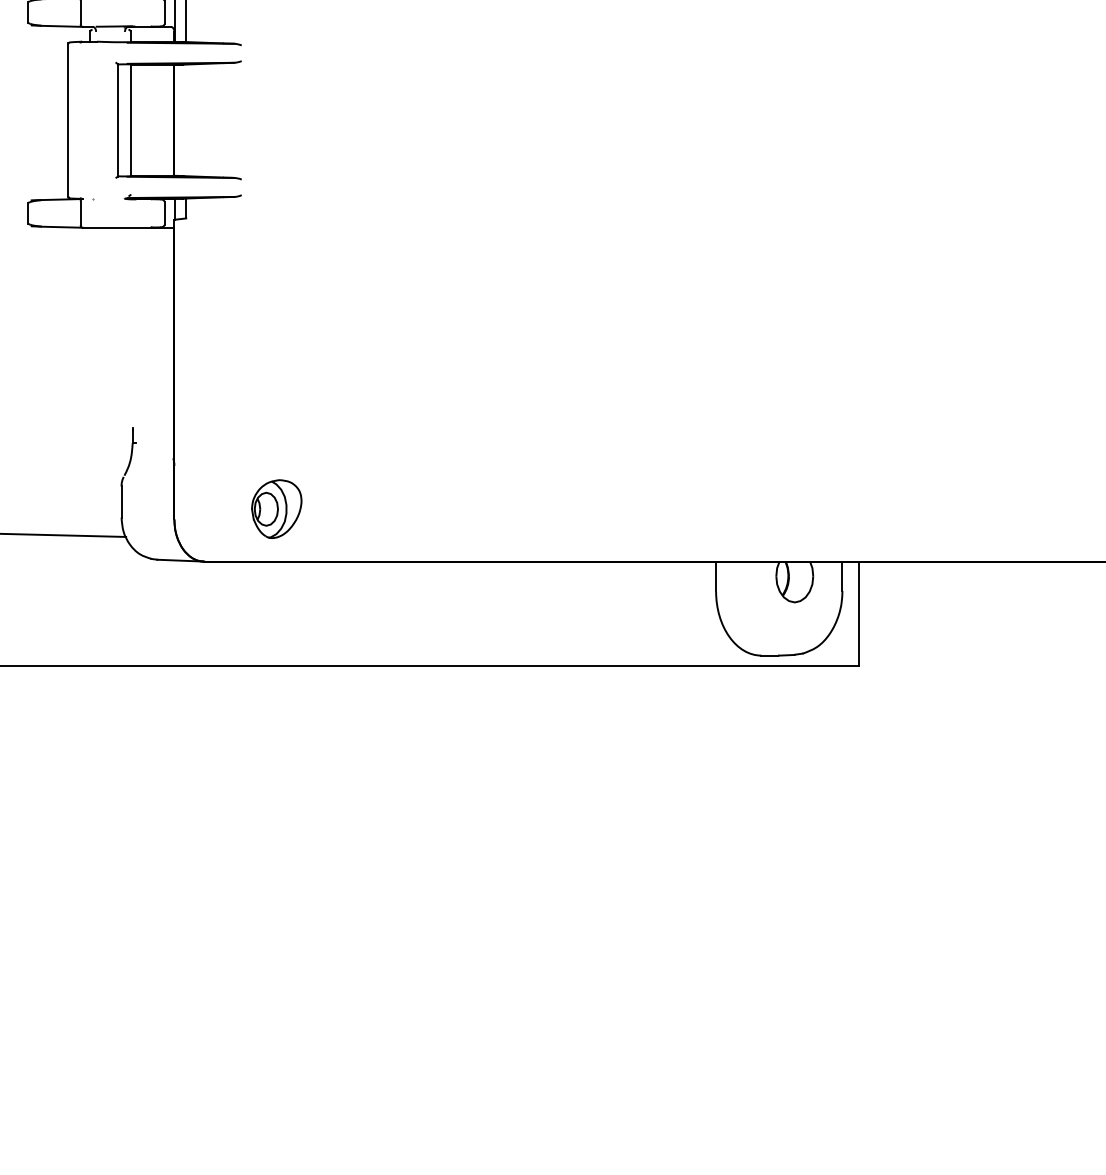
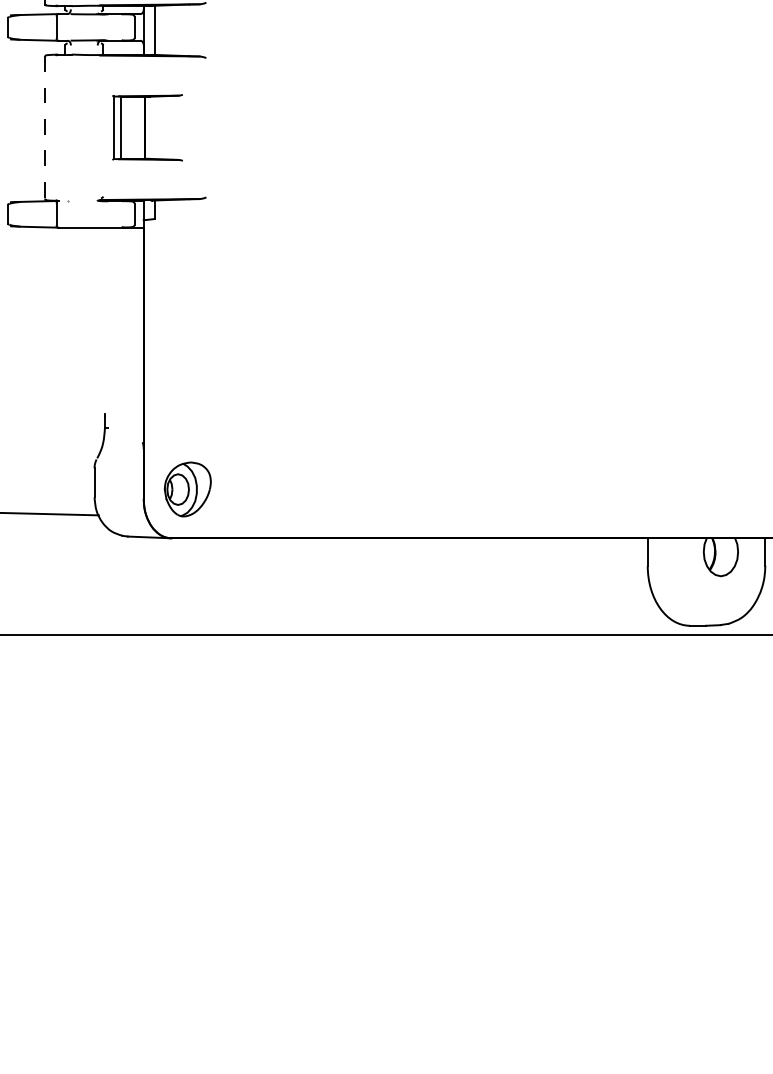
line: (68, 120) -> (45, 127), solid -> dashed
part: (178, 120) -> (147, 127), size x0.6
part: (276, 508) -> (187, 488), moved

